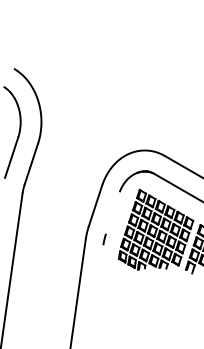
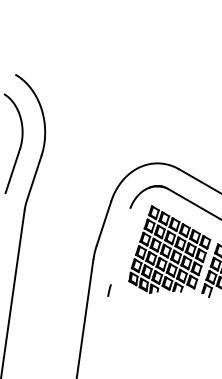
arc: (104, 239) -> (109, 290), moved

